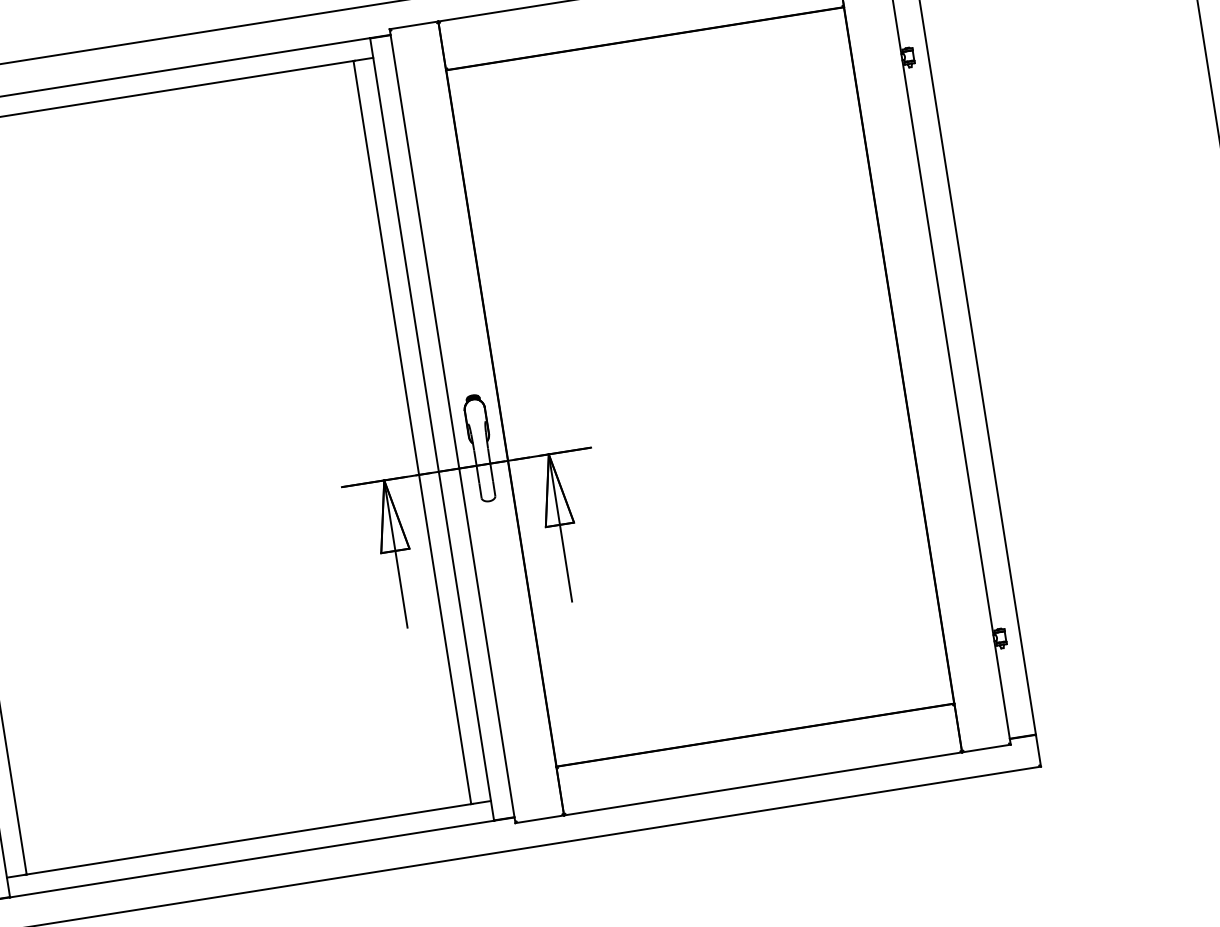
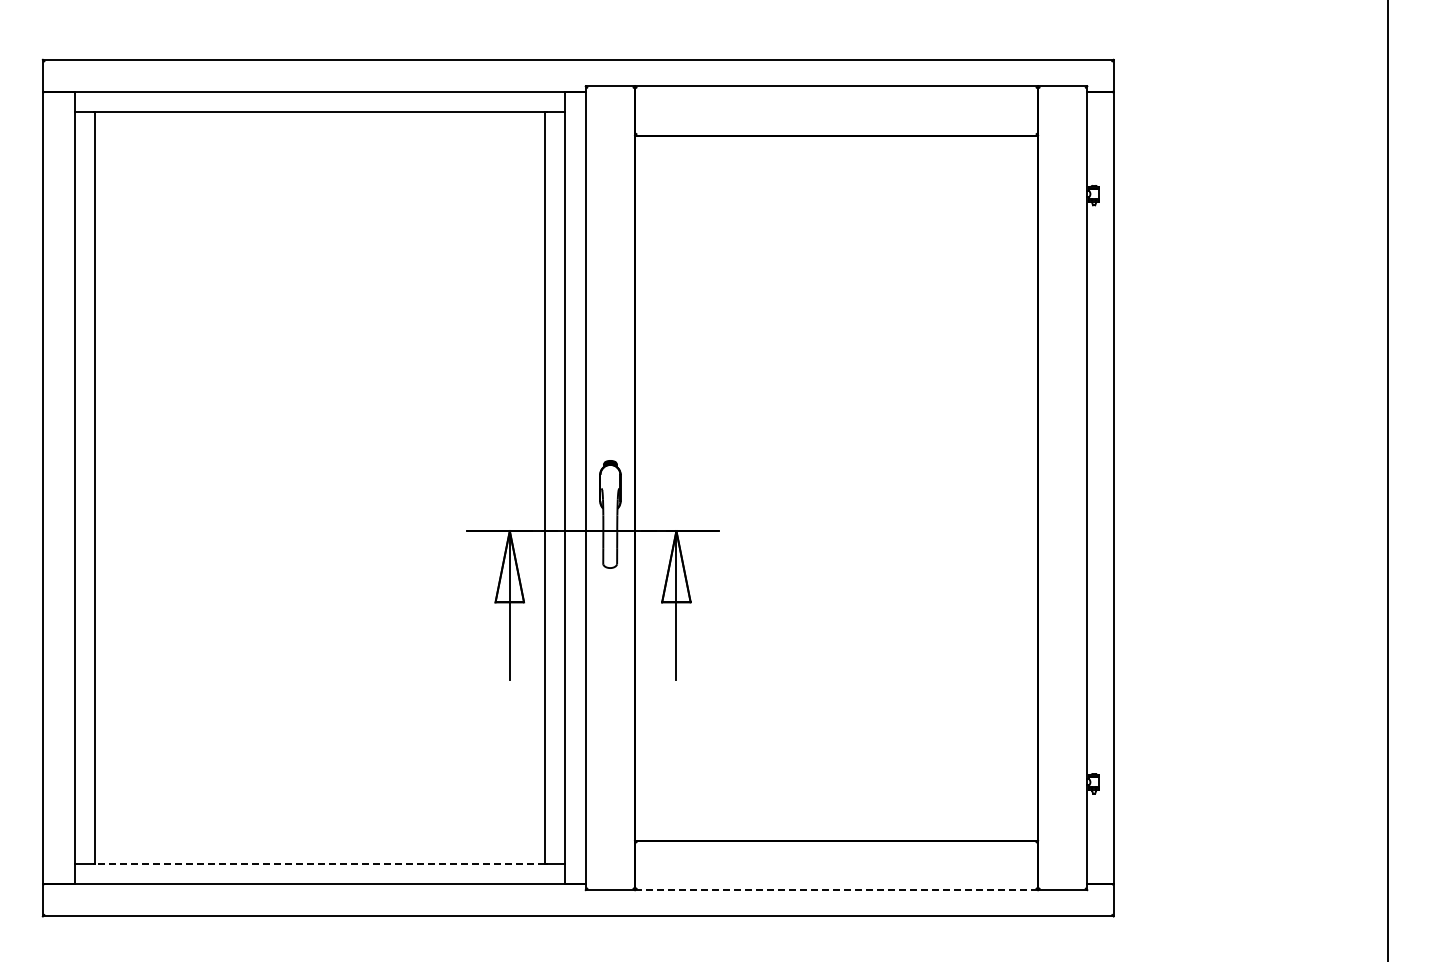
line: (764, 784) -> (837, 890), solid -> dashed
line: (248, 839) -> (319, 864), solid -> dashed

